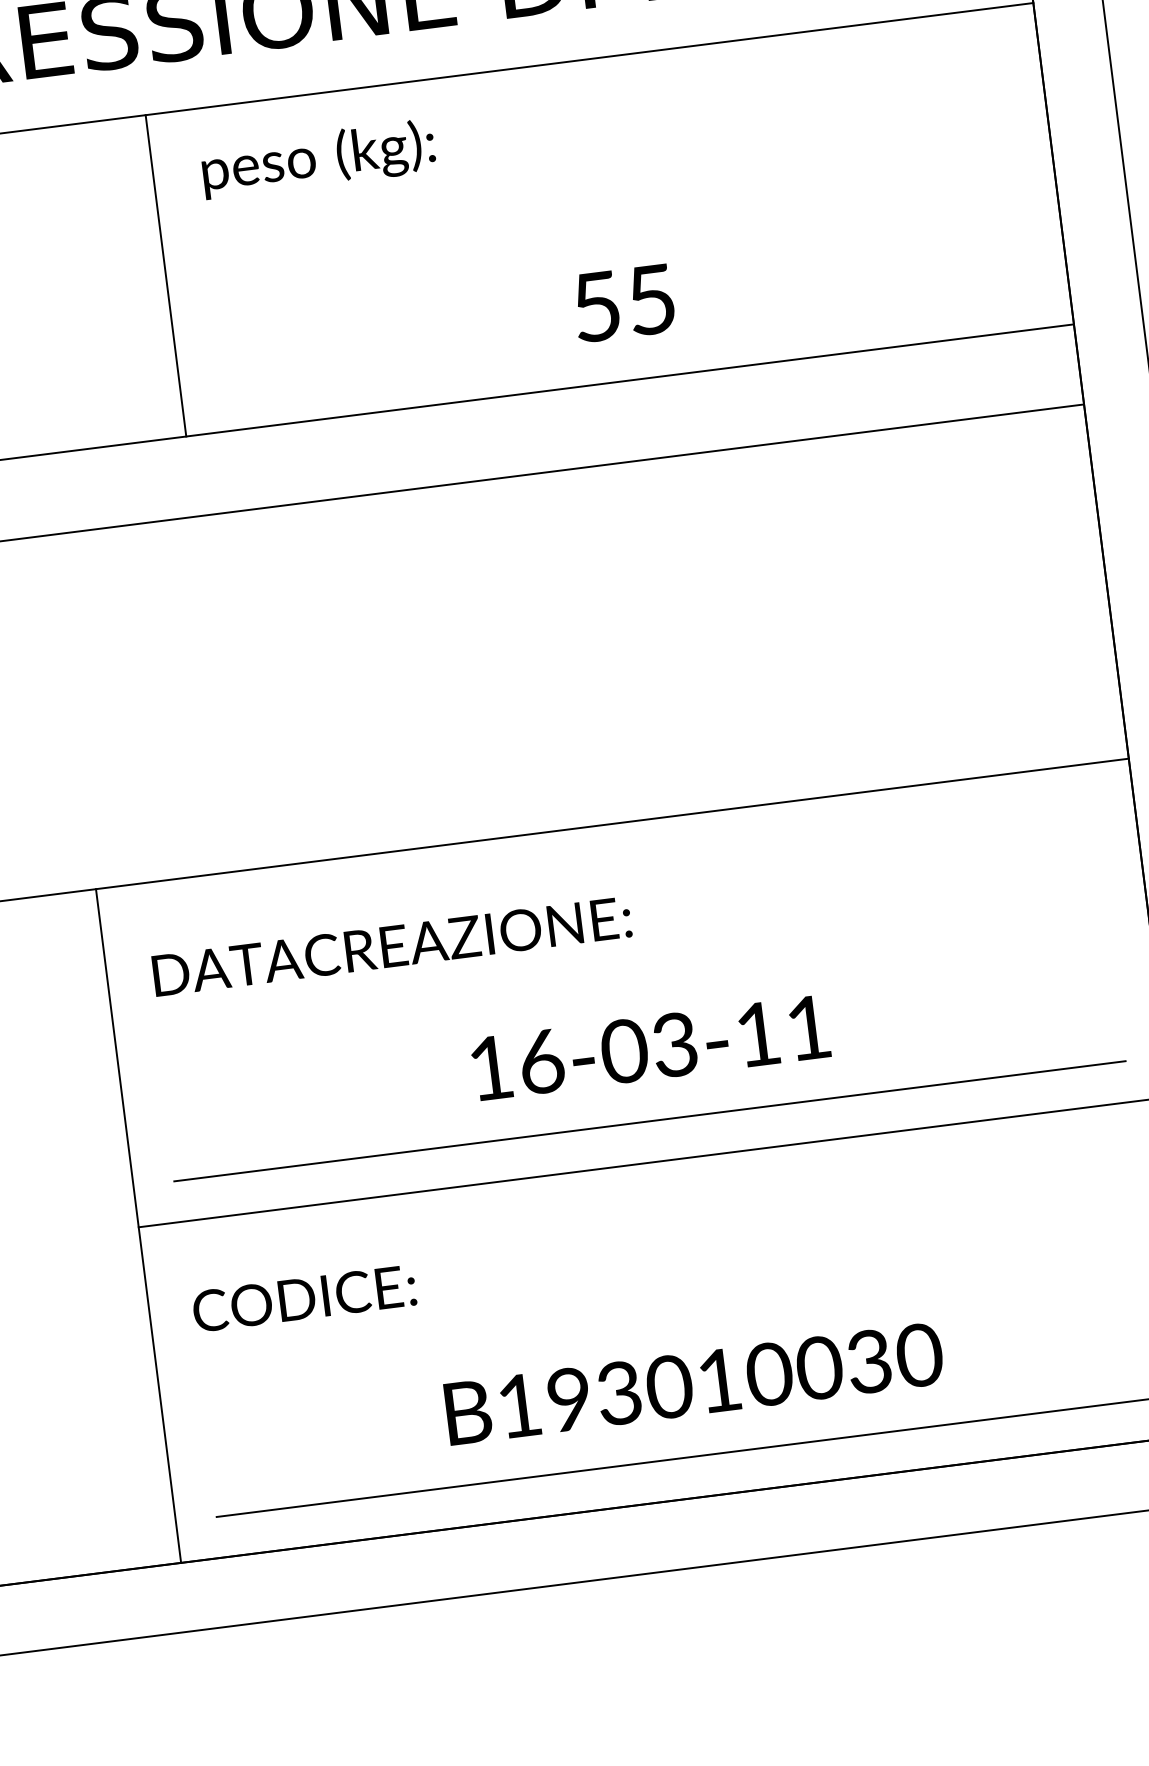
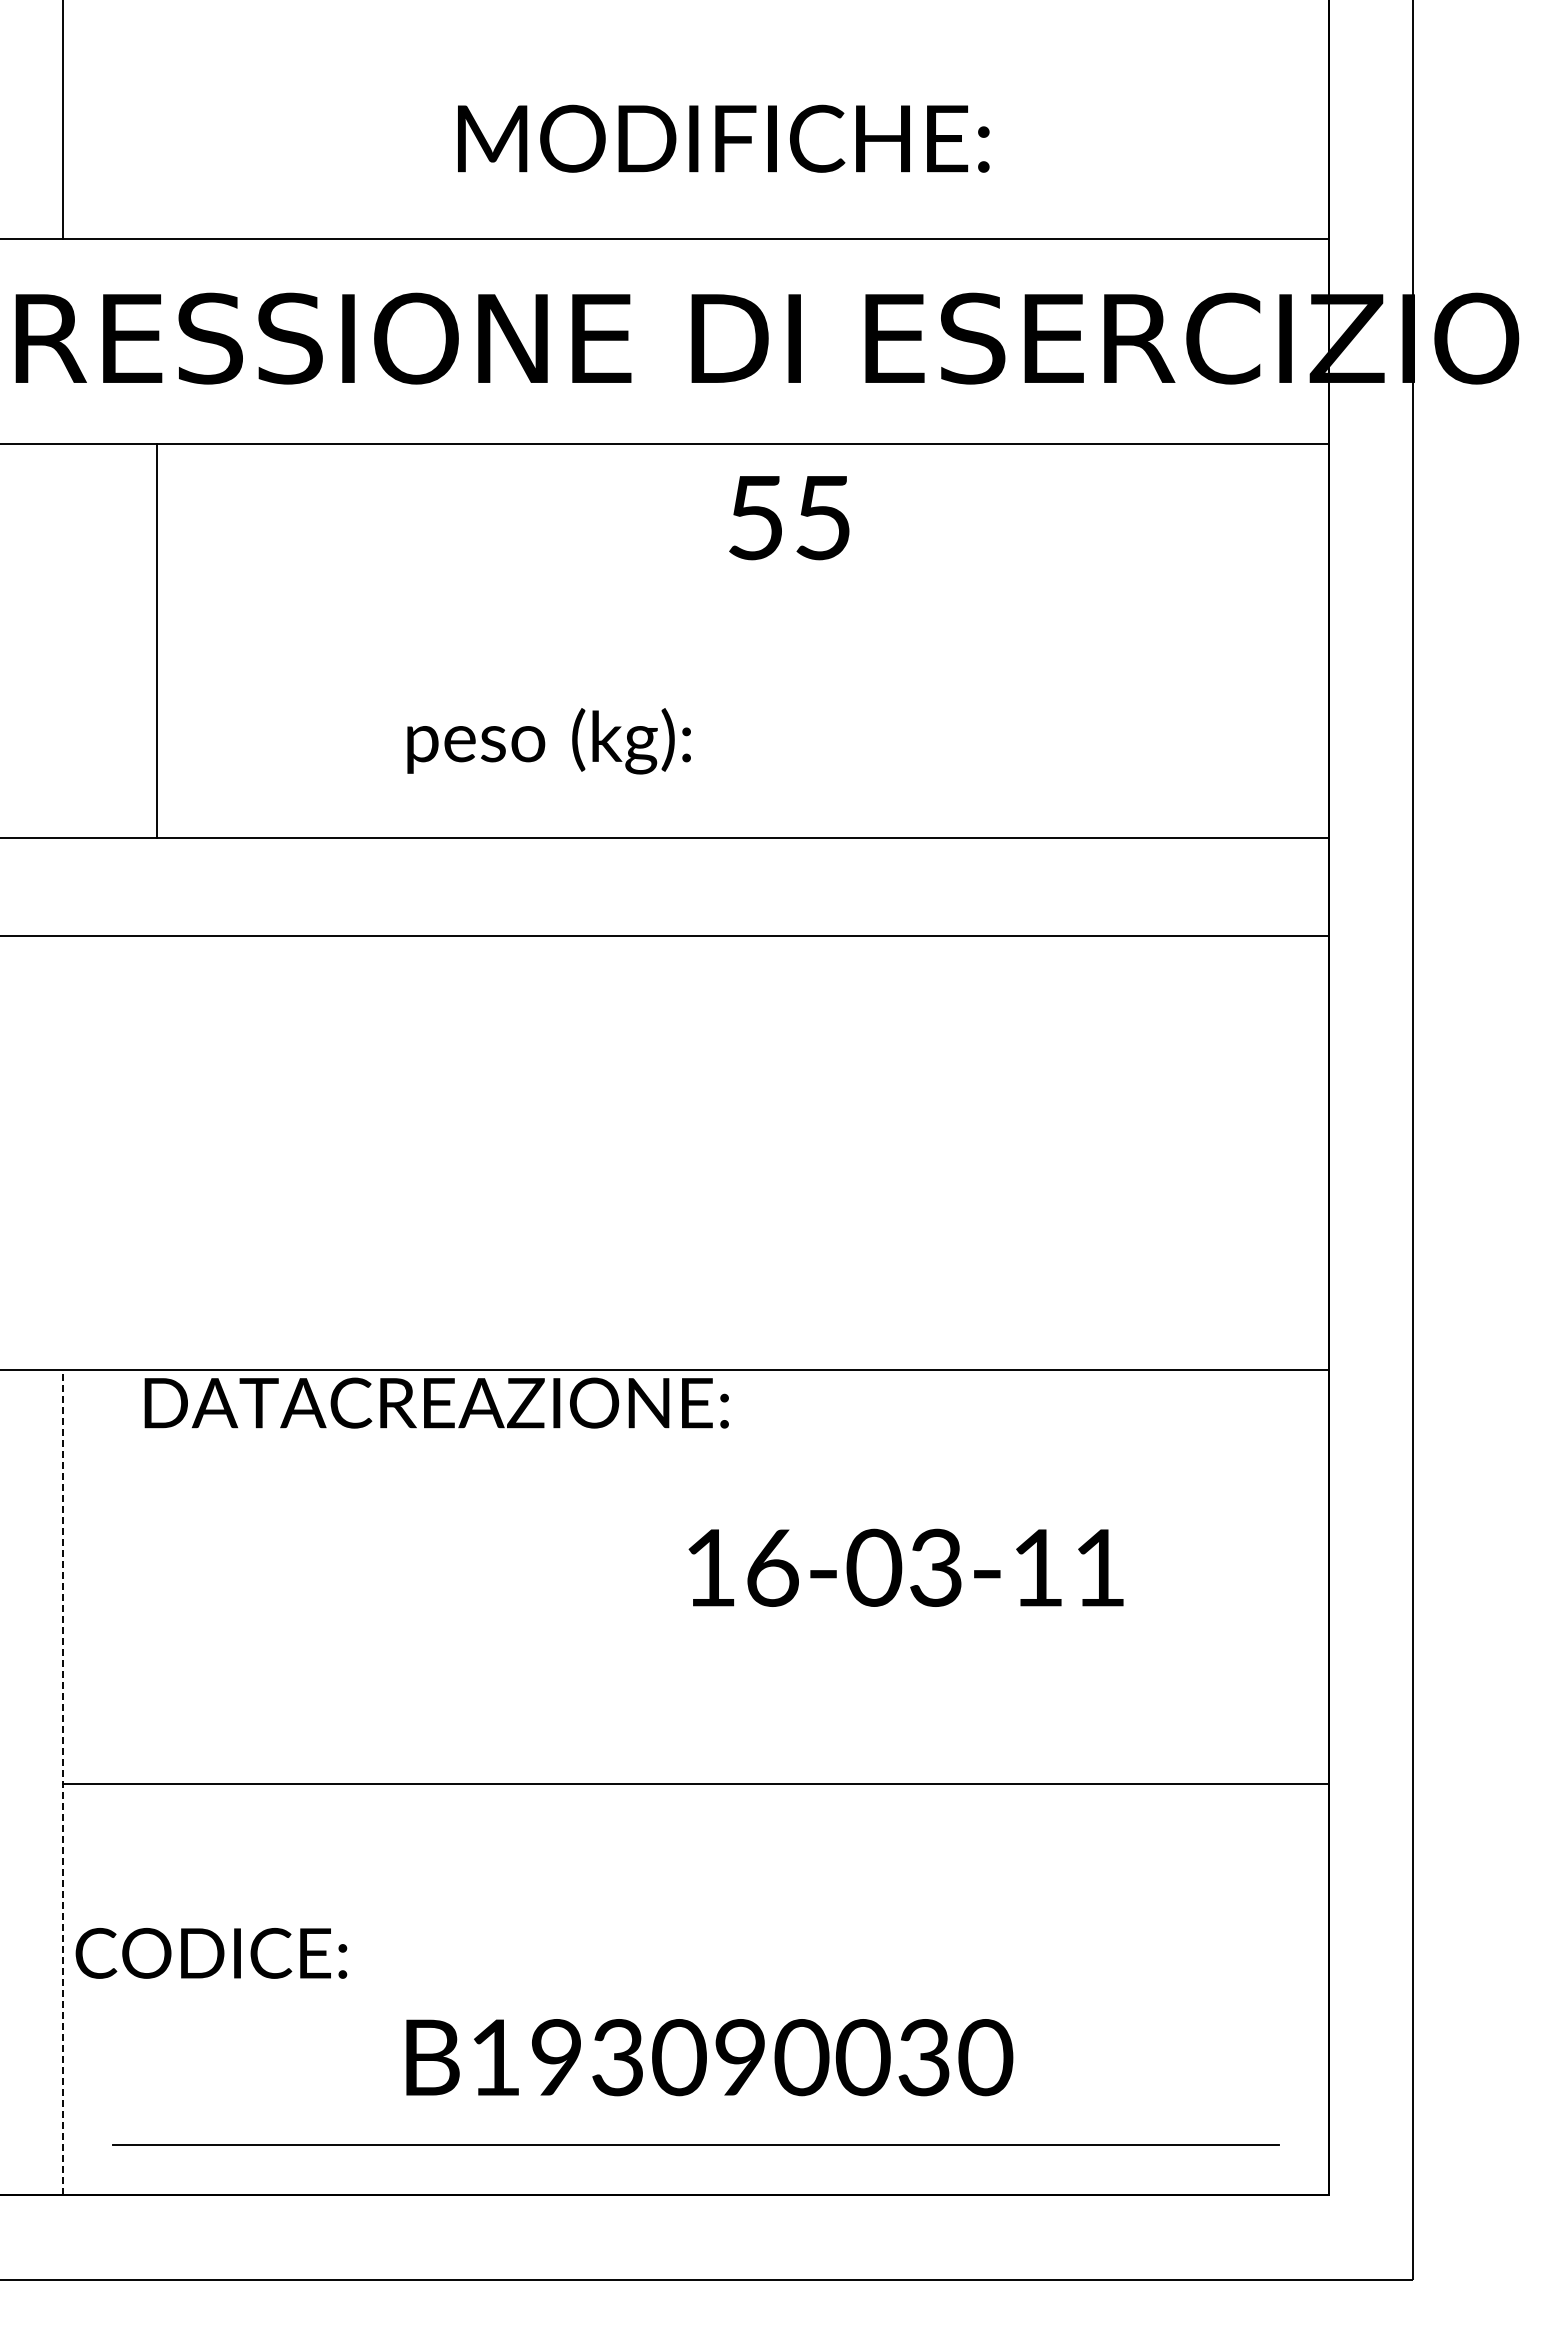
text: (318, 159) -> (548, 741), moved
line: (166, 275) -> (157, 640), moved
text: (624, 303) -> (789, 518), moved
text: (391, 946) -> (436, 1402), moved
text: (650, 1047) -> (905, 1567), moved
line: (650, 1121) -> (696, 1734), removed
line: (138, 1225) -> (63, 1782), solid -> dashed
text: (304, 1298) -> (211, 1953), moved
text: (718, 1380) -> (739, 2057), B193010030 -> B193090030

